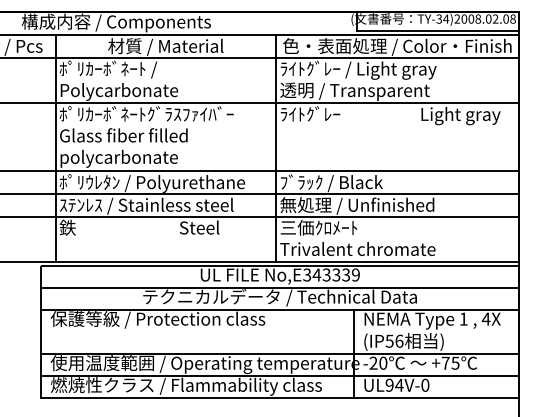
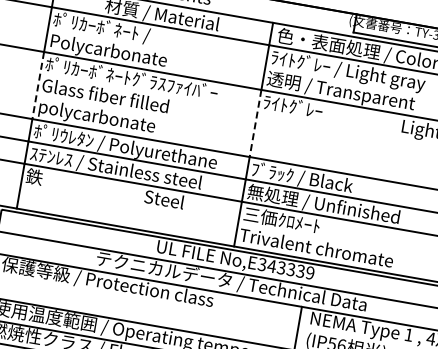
line: (55, 137) -> (38, 85), solid -> dashed
line: (276, 137) -> (255, 123), solid -> dashed

